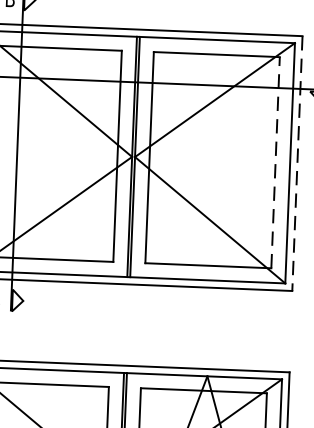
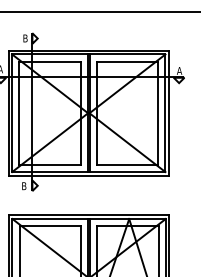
line: (275, 163) -> (158, 113), dashed -> solid
line: (298, 164) -> (169, 113), dashed -> solid

